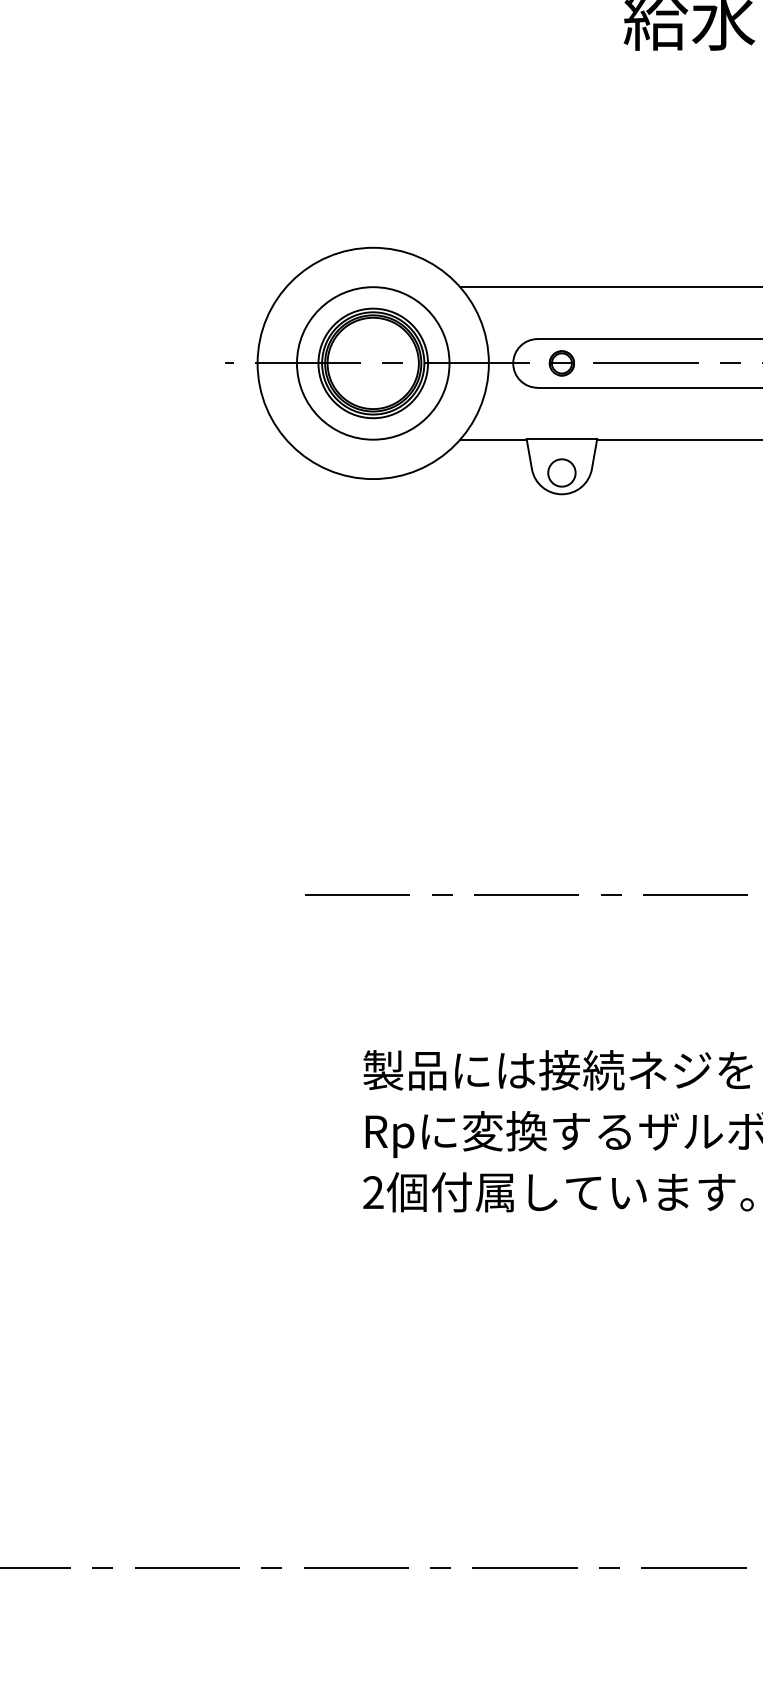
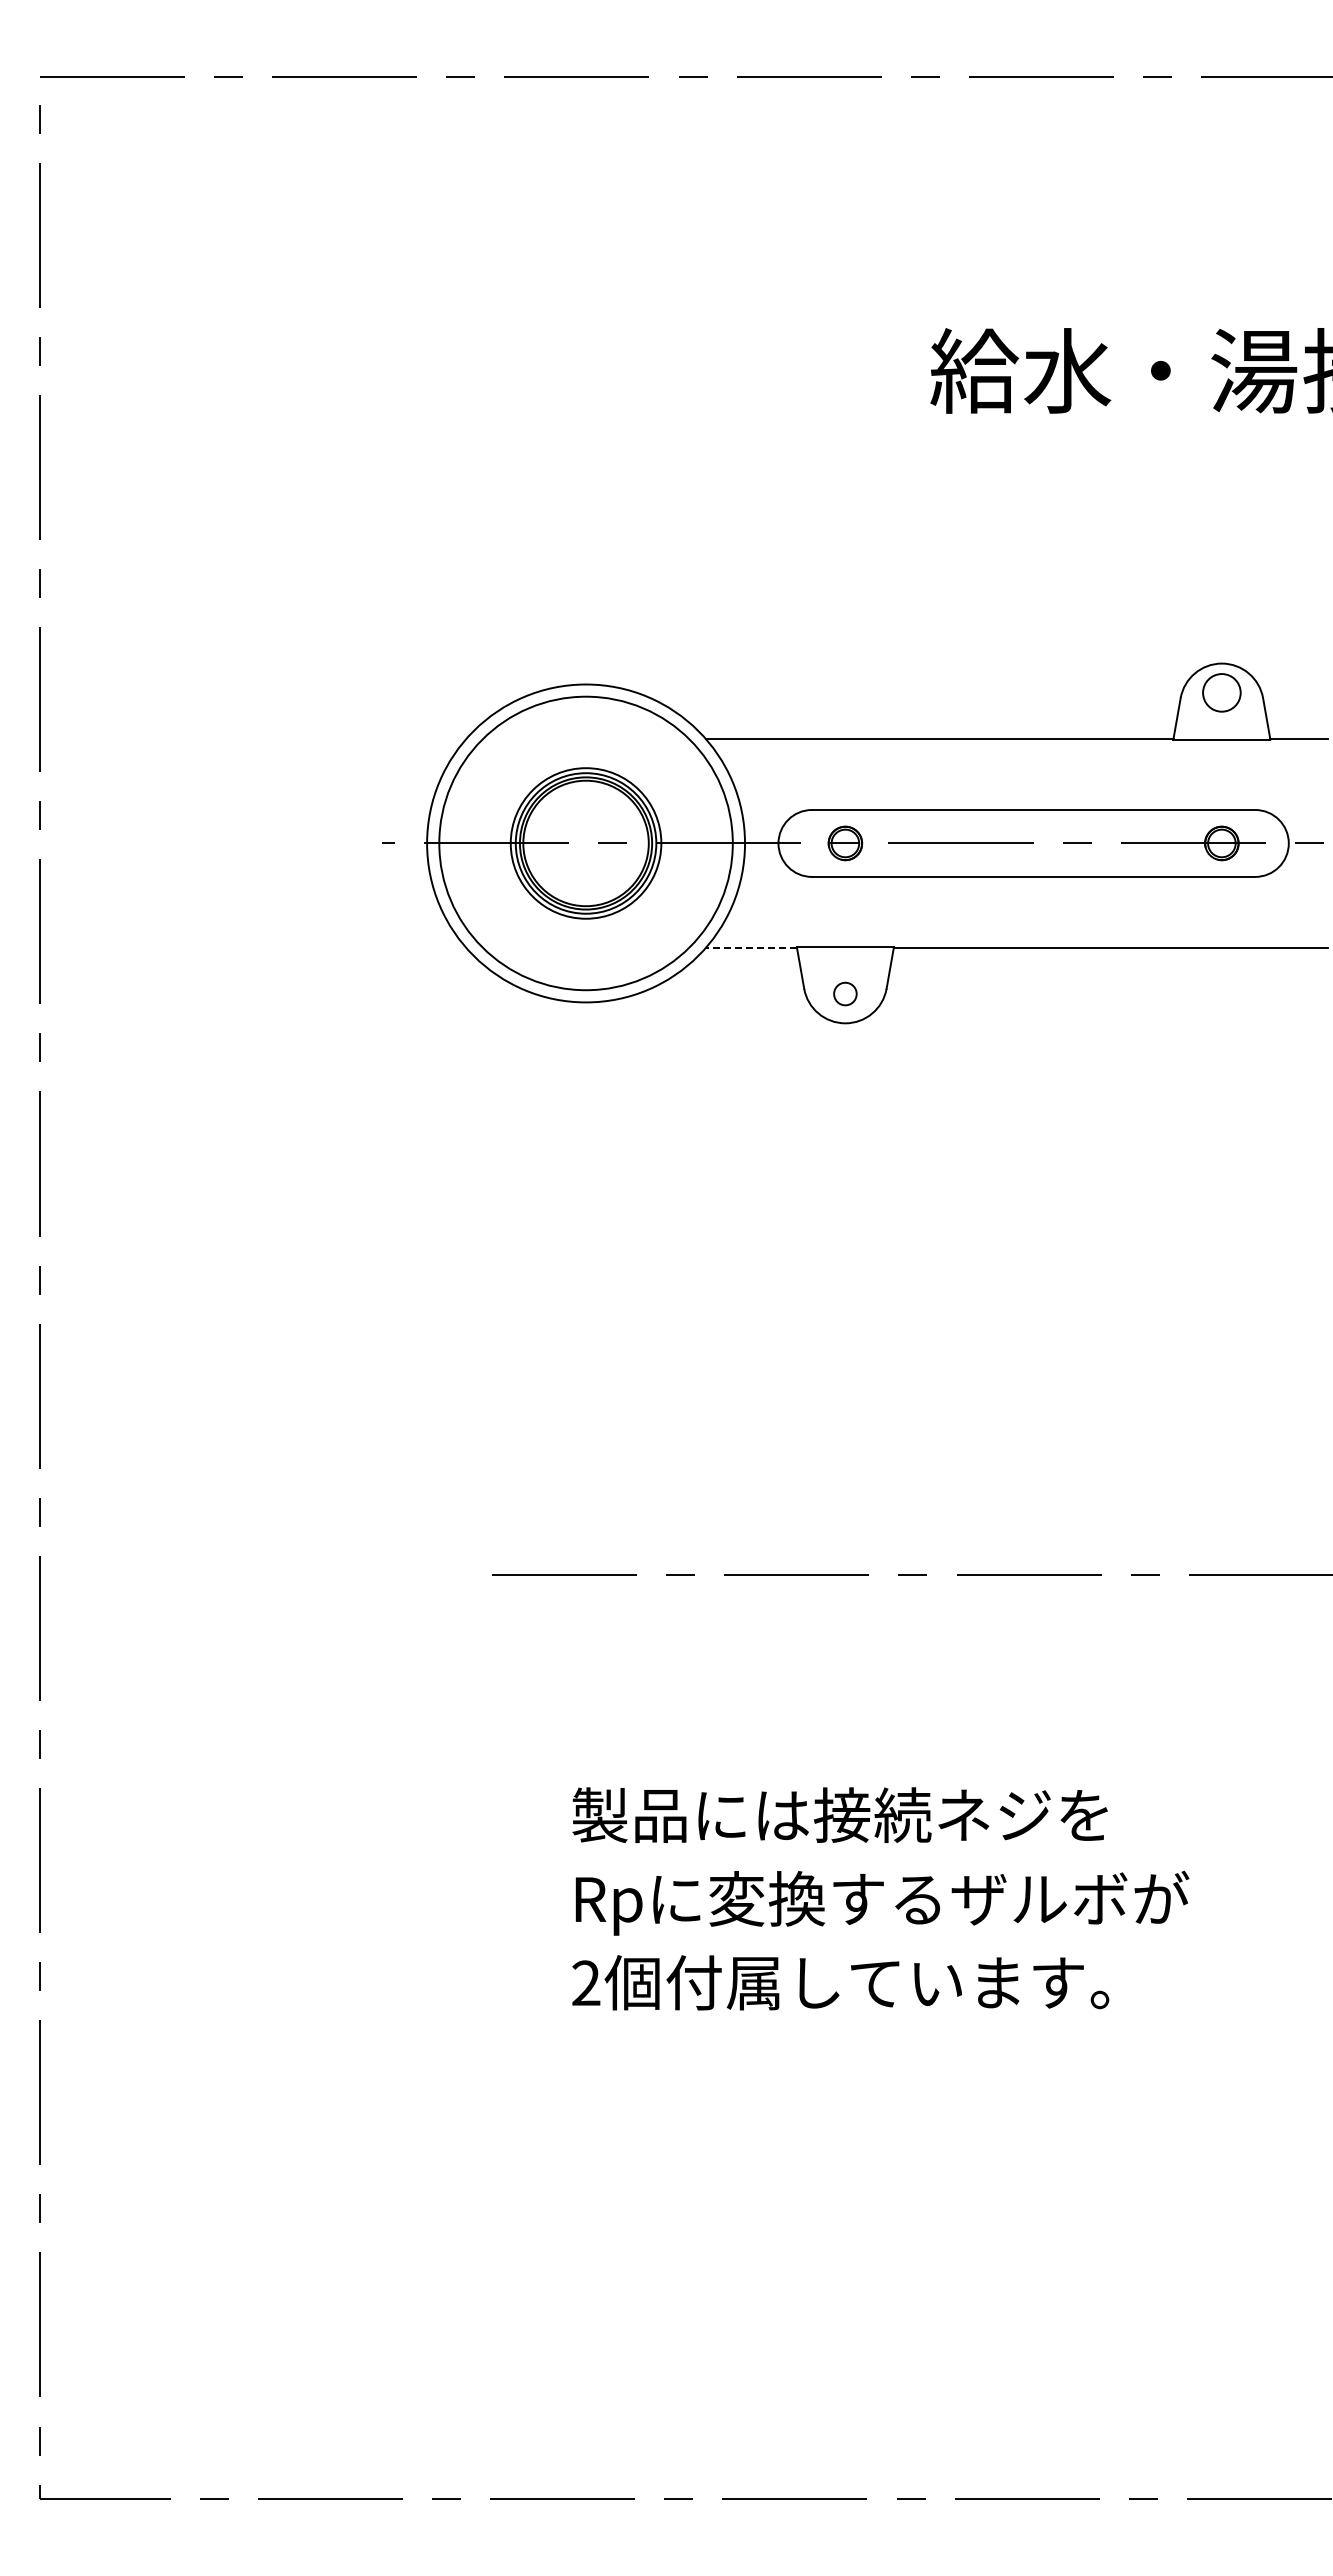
circle: (372, 363) -> (585, 843), size x1.4
line: (493, 439) -> (751, 948), solid -> dashed
circle: (561, 472) -> (845, 993), size x0.6

